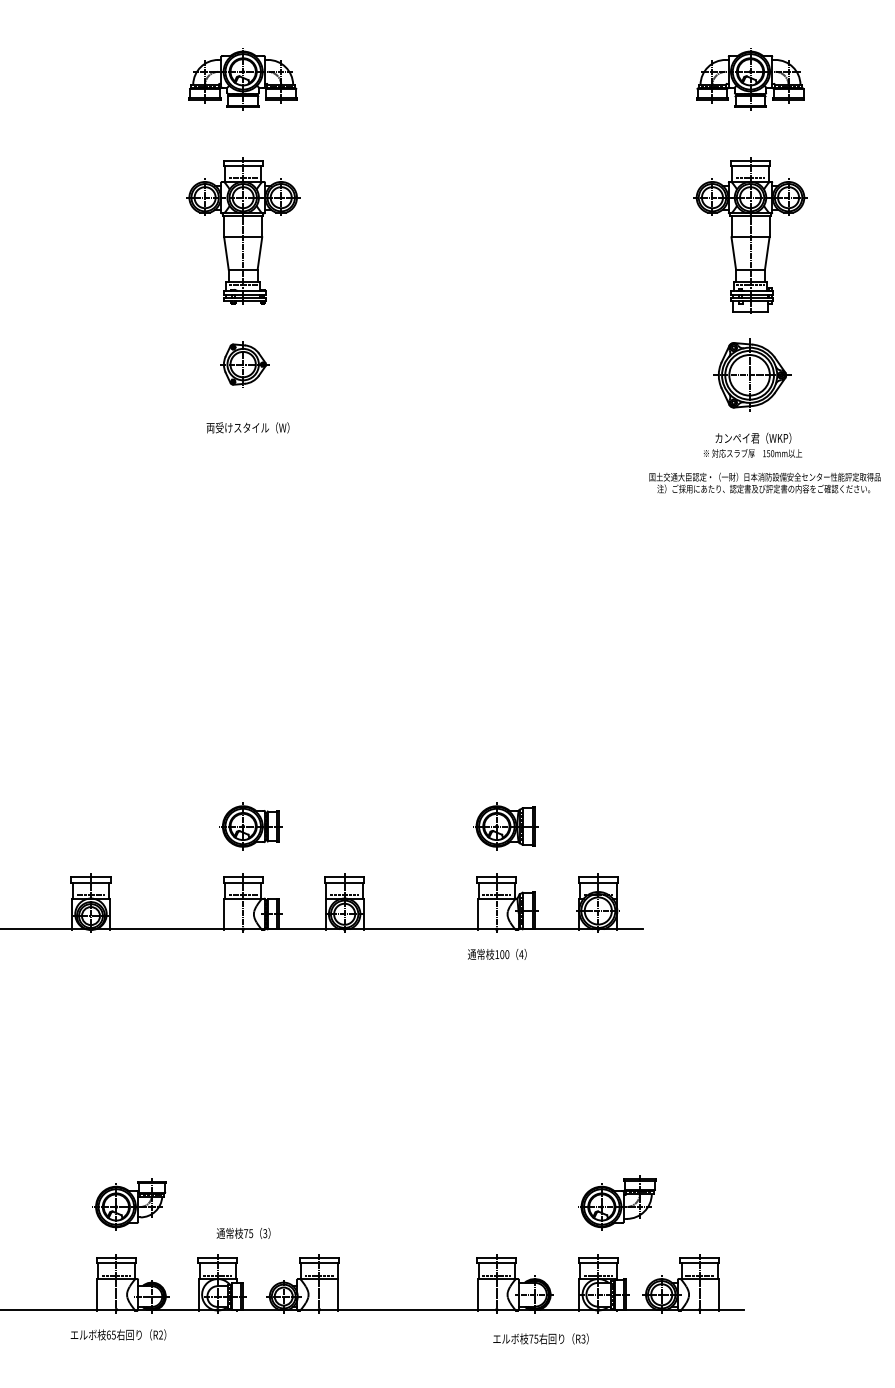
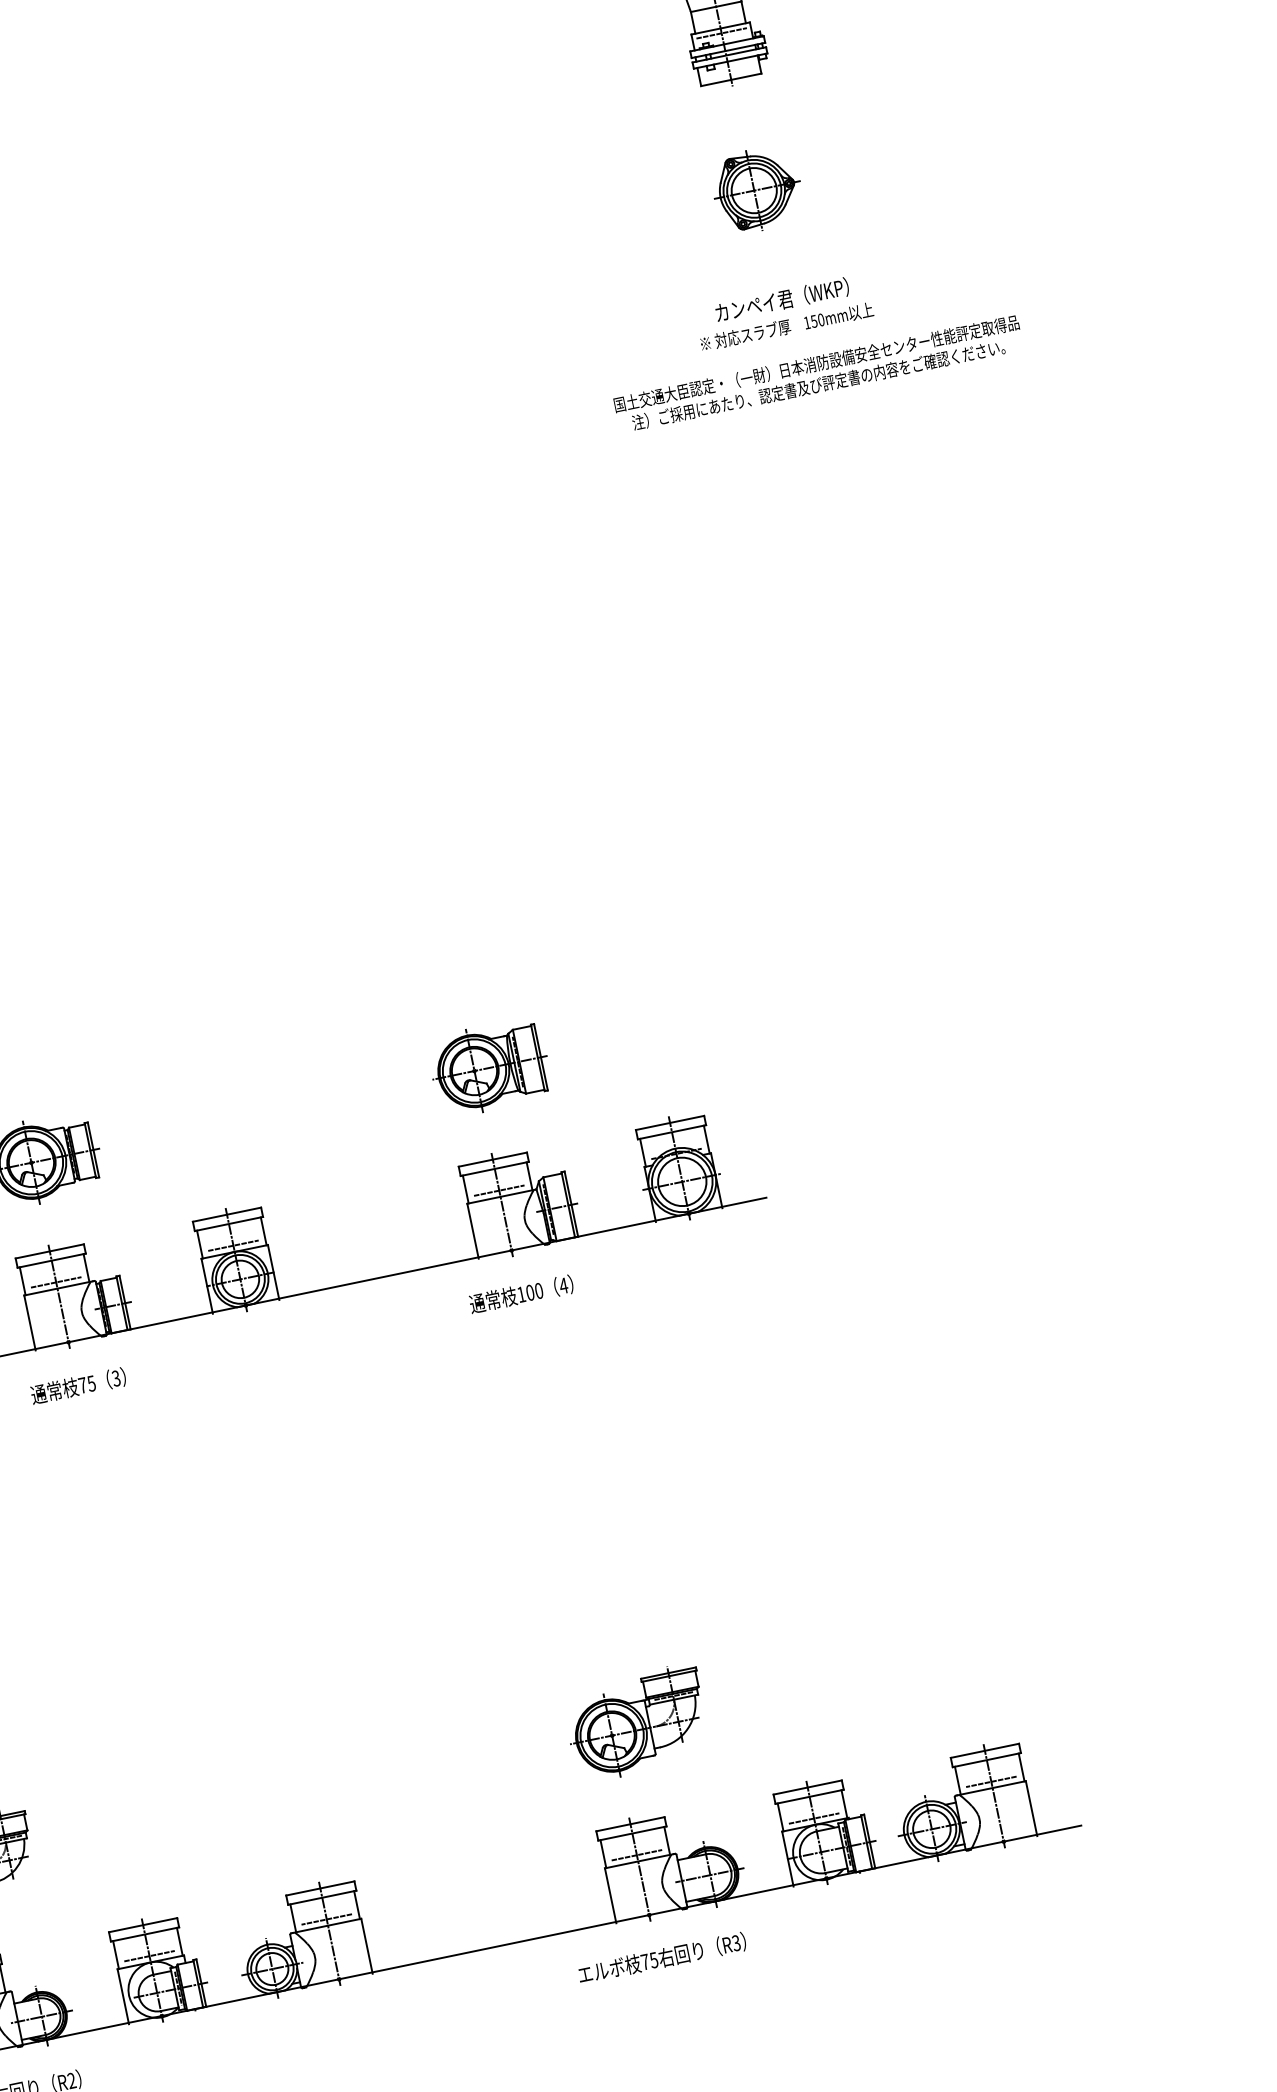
part: (751, 374) -> (755, 189), size x0.62
part: (617, 1202) -> (637, 1722), moved
text: (243, 1233) -> (78, 1386), moved
text: (540, 1338) -> (661, 1957), moved

